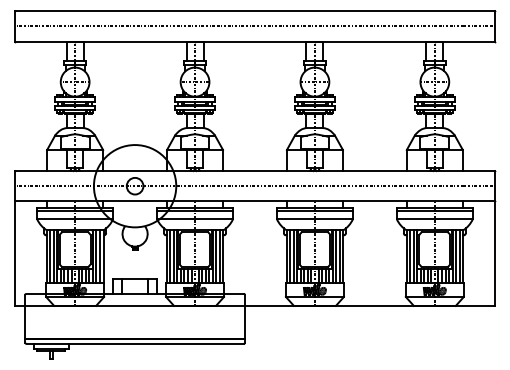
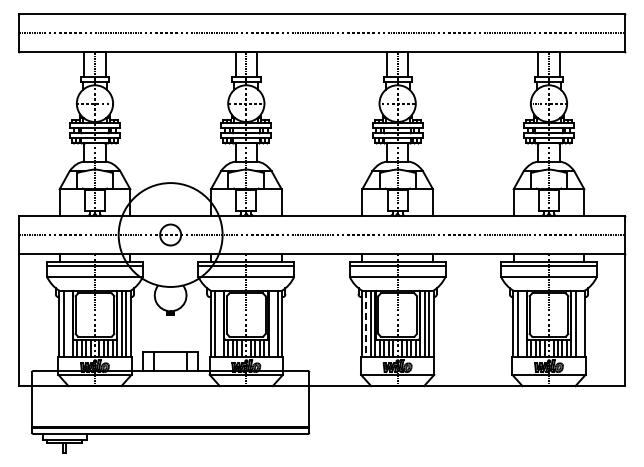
line: (54, 256) -> (68, 323), removed
line: (173, 256) -> (219, 323), removed
line: (216, 256) -> (273, 323), removed
line: (413, 256) -> (522, 323), removed
line: (459, 256) -> (580, 323), removed
line: (290, 257) -> (366, 324), solid -> dashed

